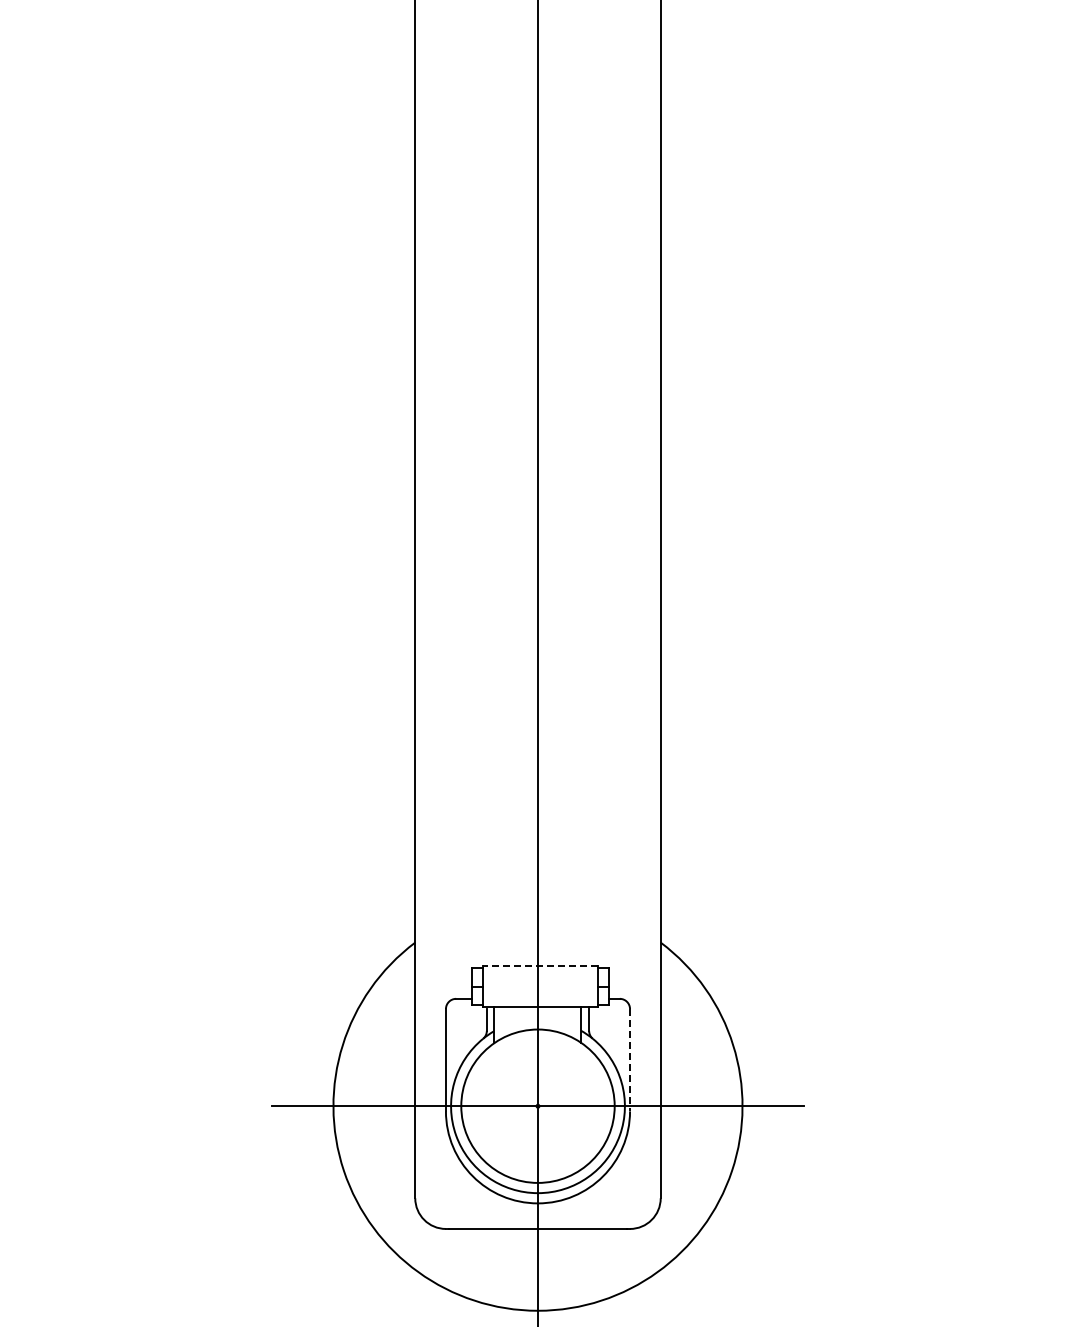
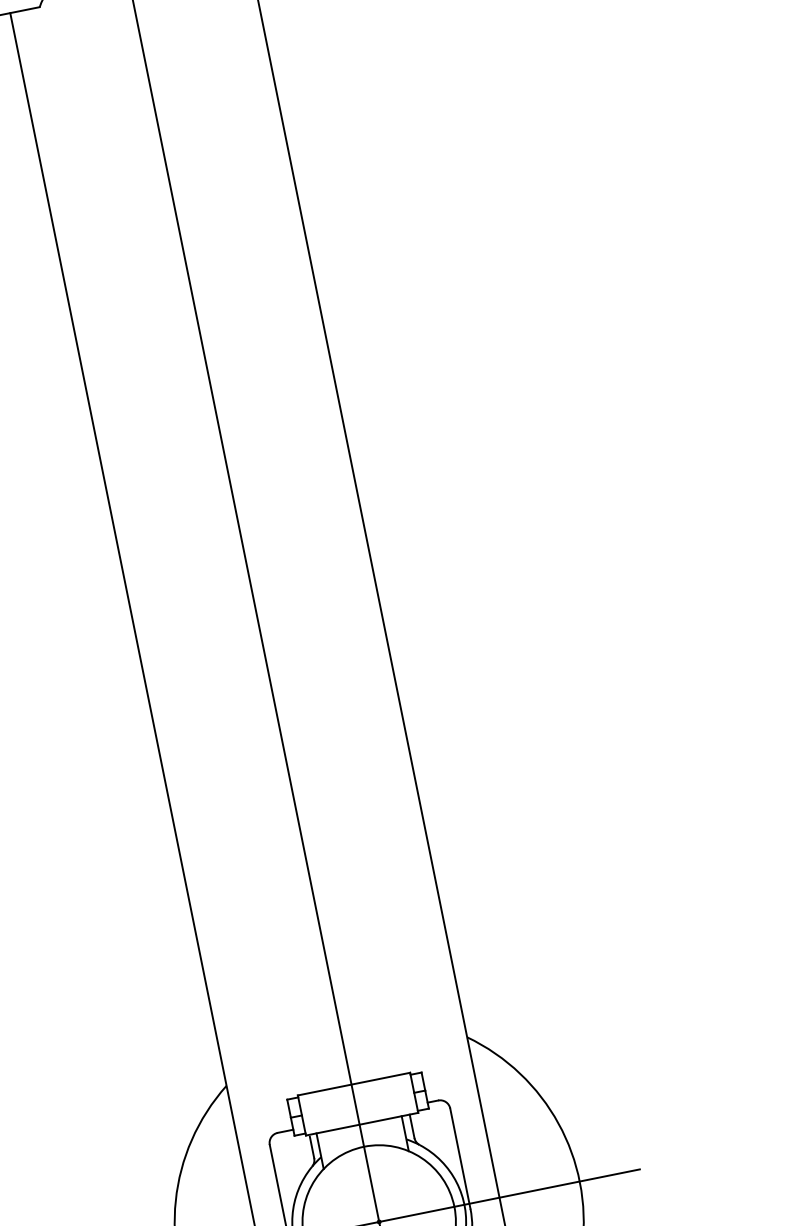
line: (540, 966) -> (354, 1084), dashed -> solid
line: (630, 1060) -> (460, 1158), dashed -> solid

